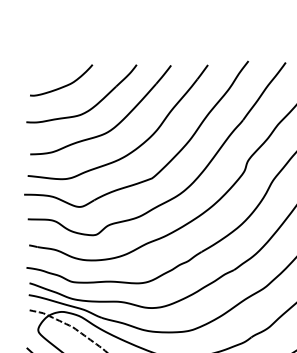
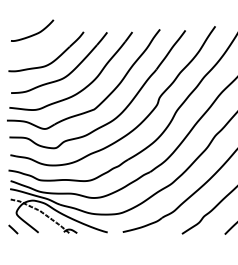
curve: (64, 84) -> (34, 33), moved

